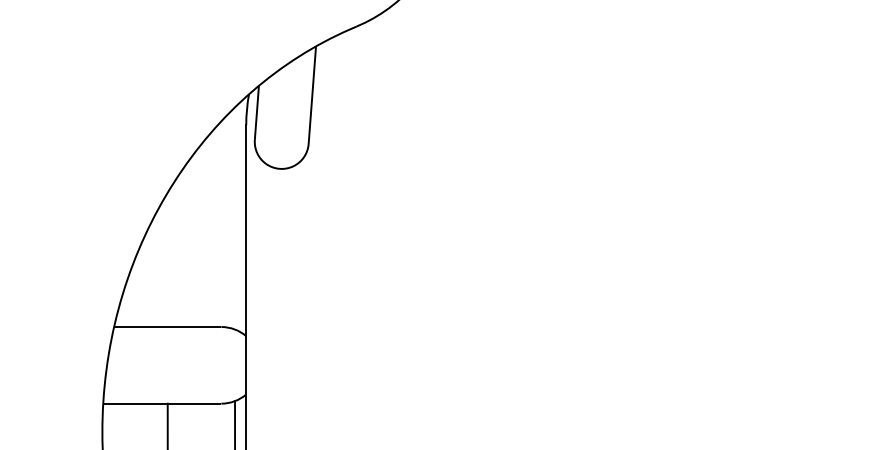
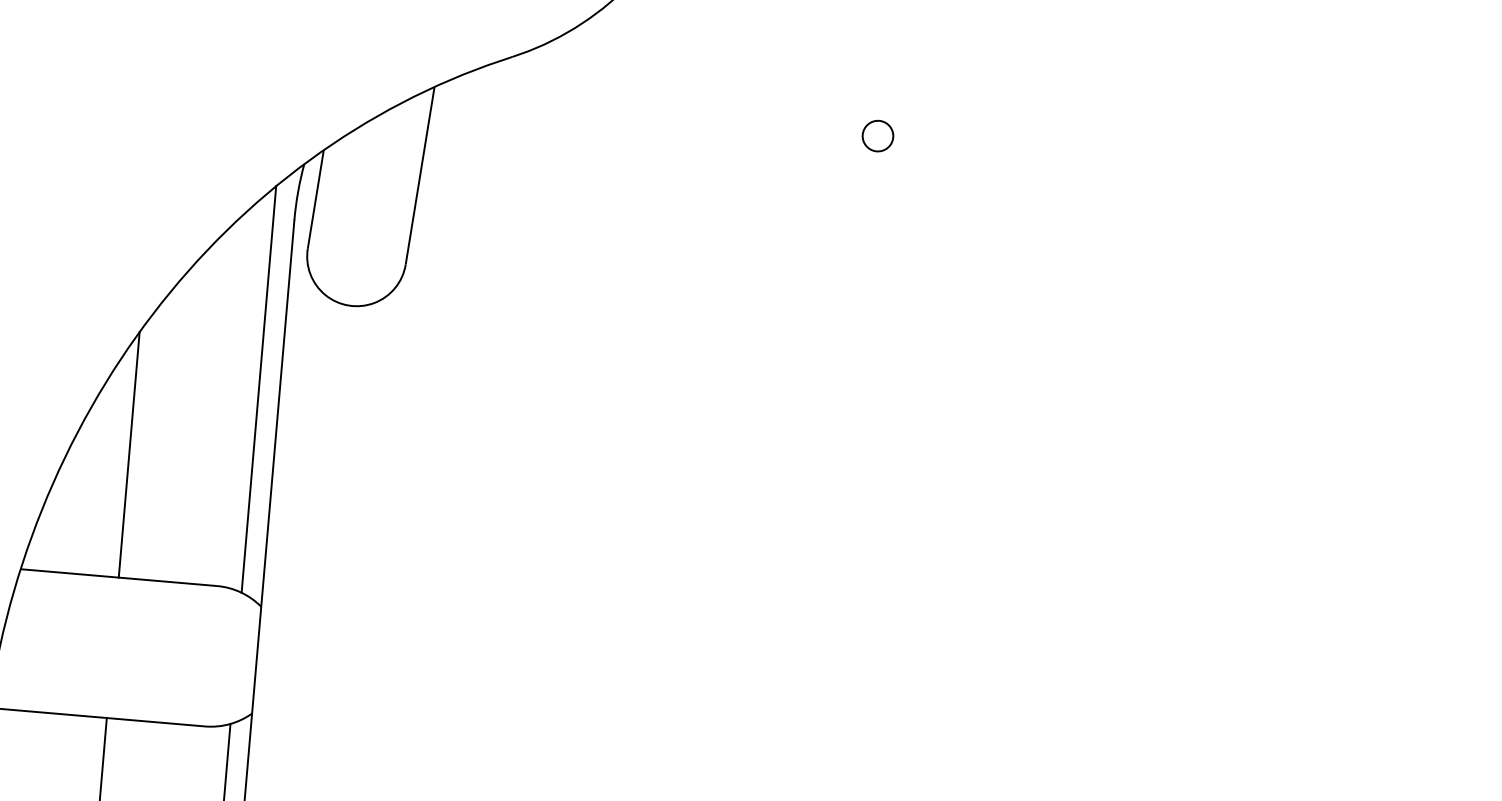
circle: (558, 52) -> (877, 136), added
line: (234, 218) -> (258, 389), added
line: (167, 259) -> (129, 453), added

